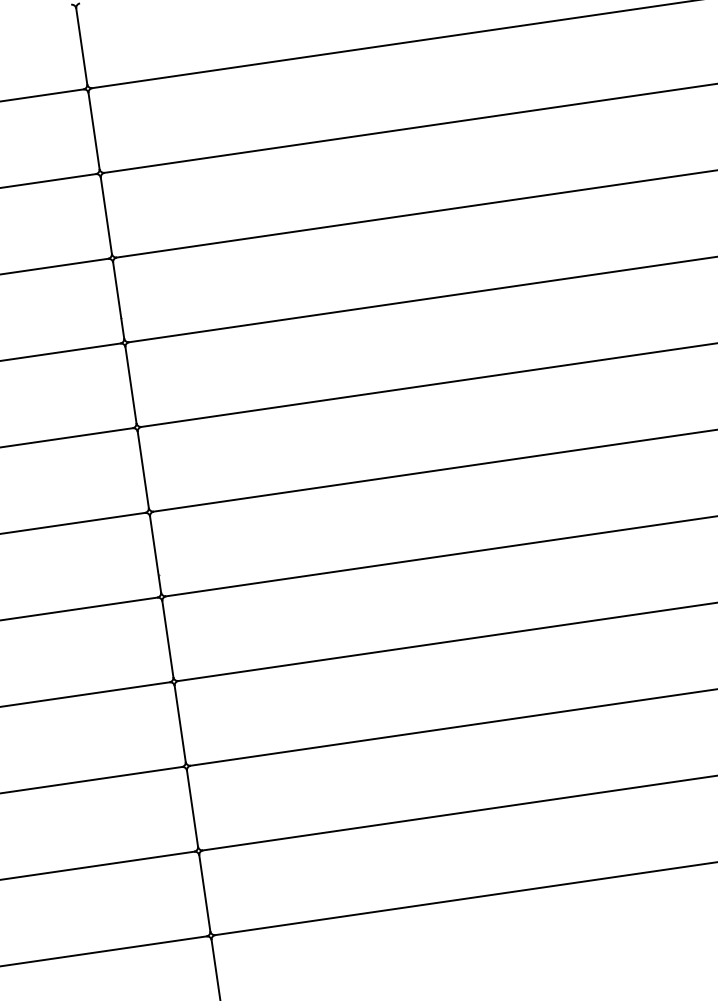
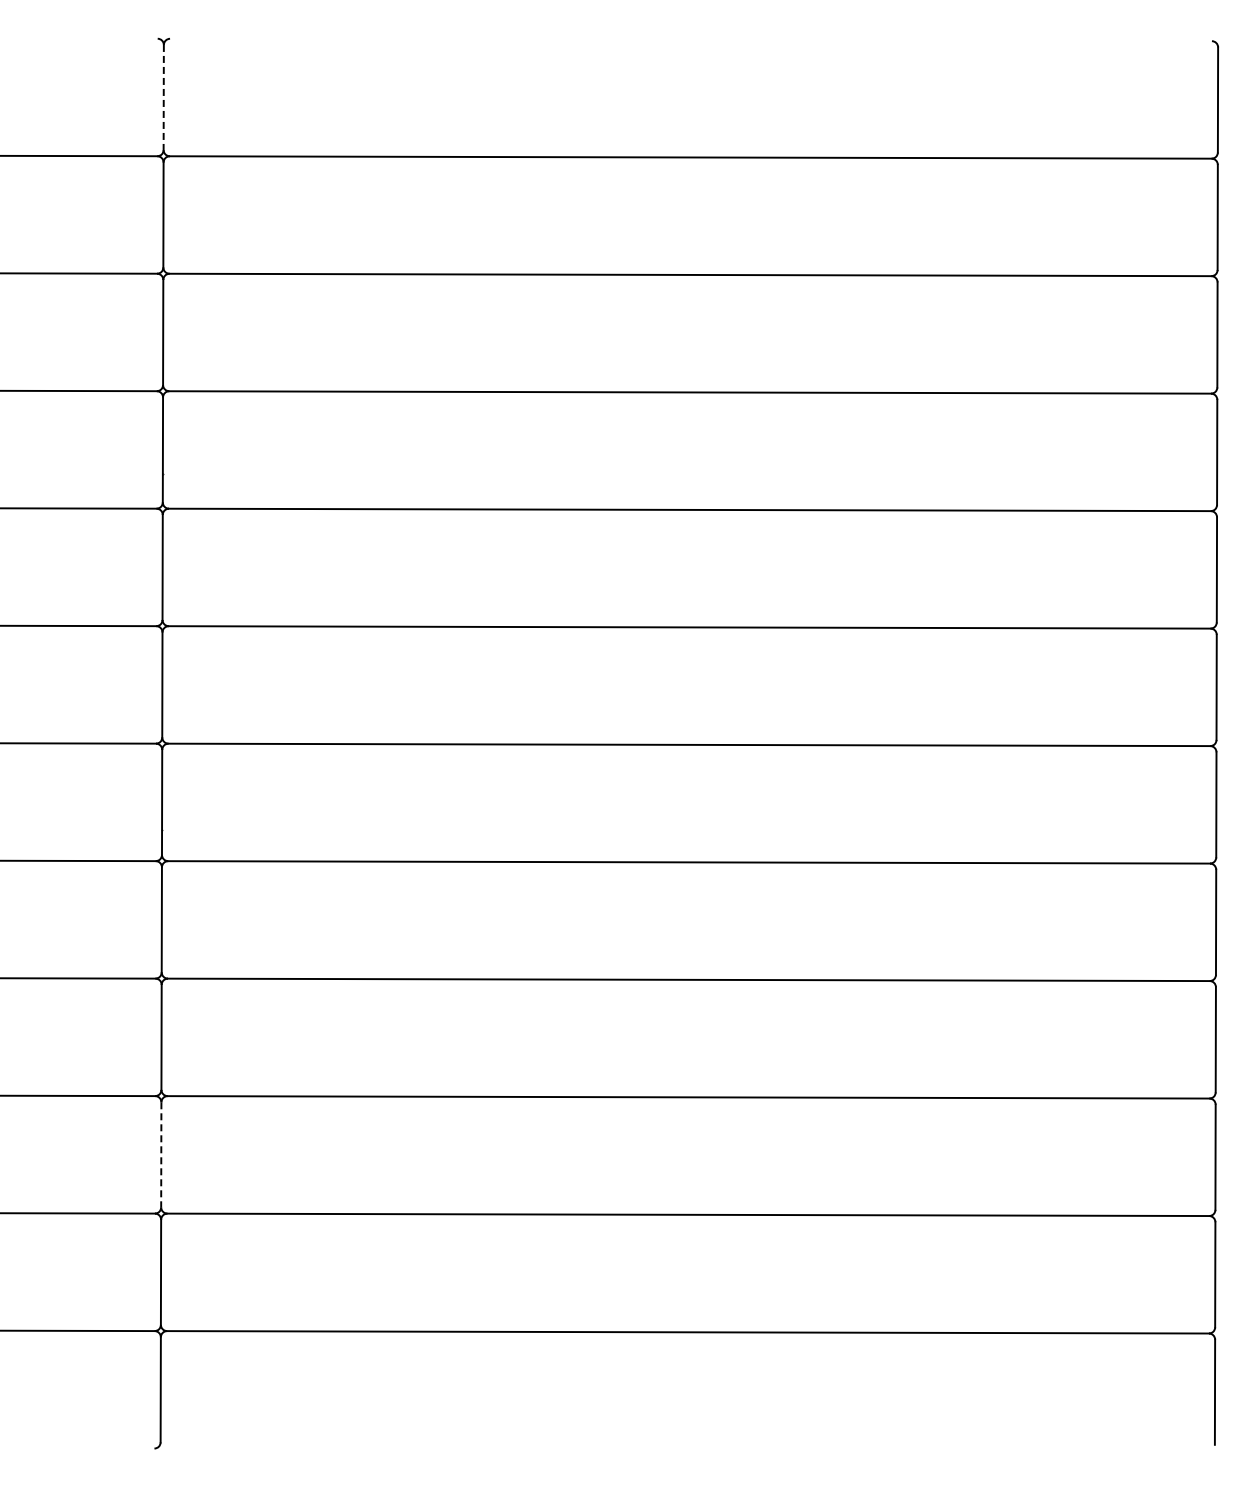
line: (81, 46) -> (163, 97), solid -> dashed
line: (192, 808) -> (161, 1154), solid -> dashed

